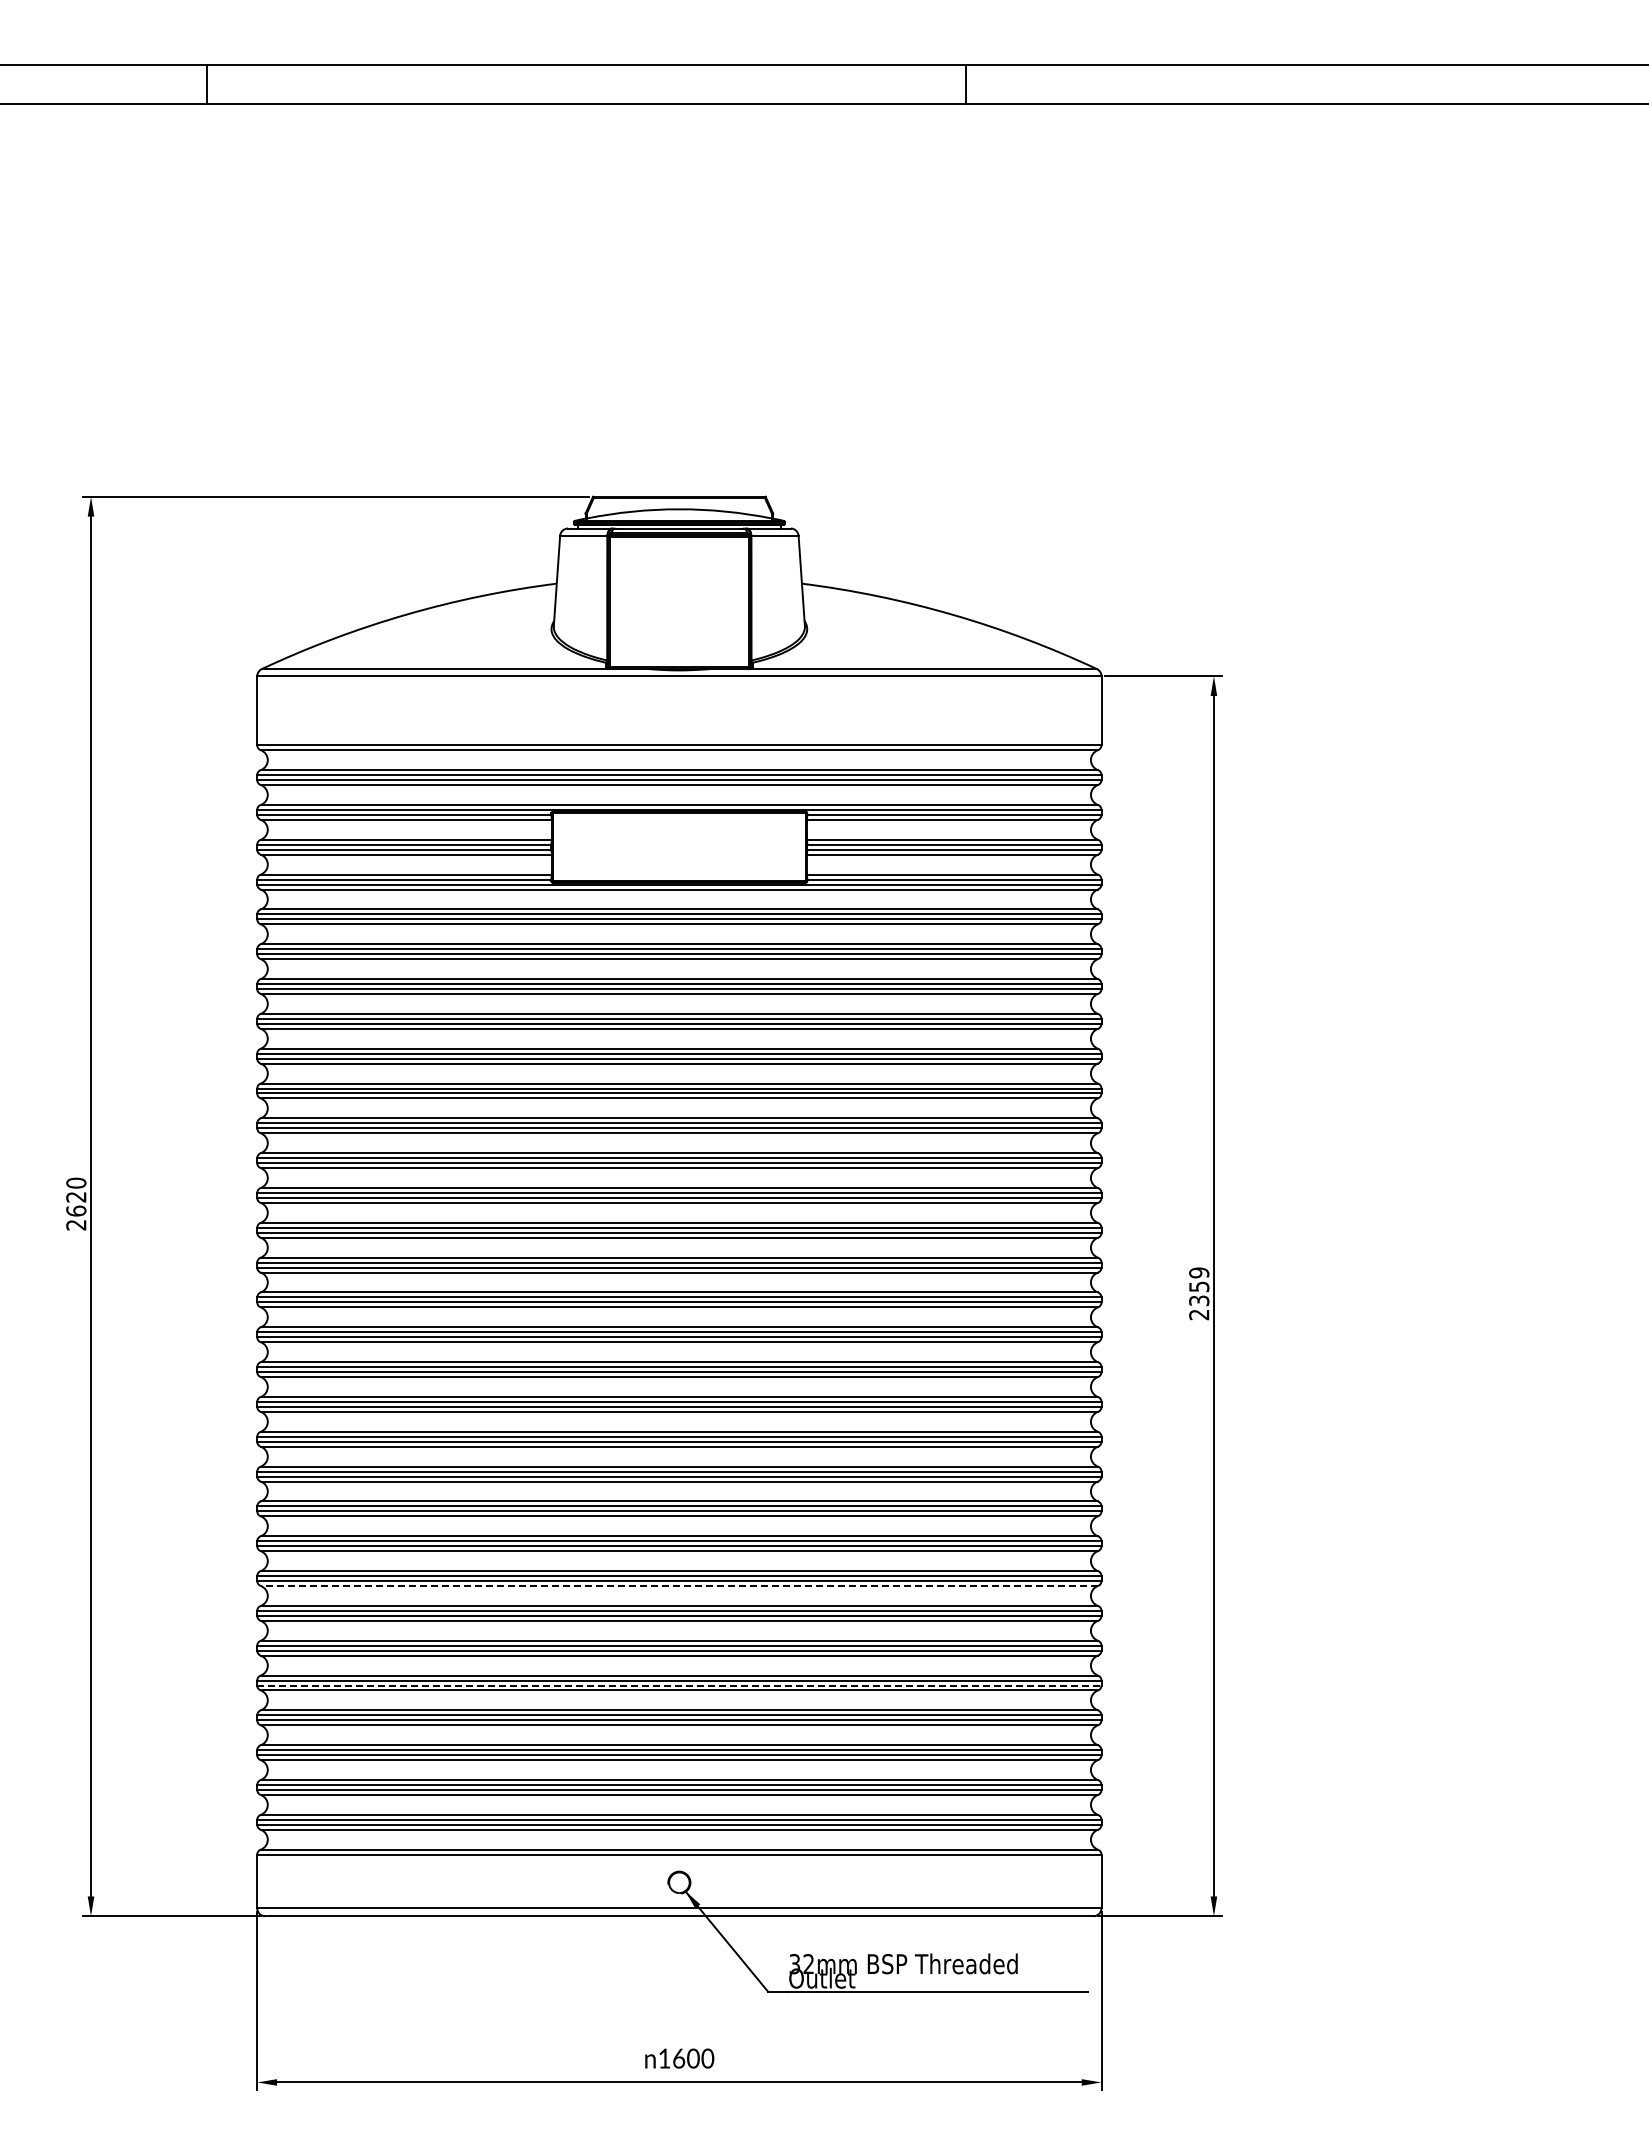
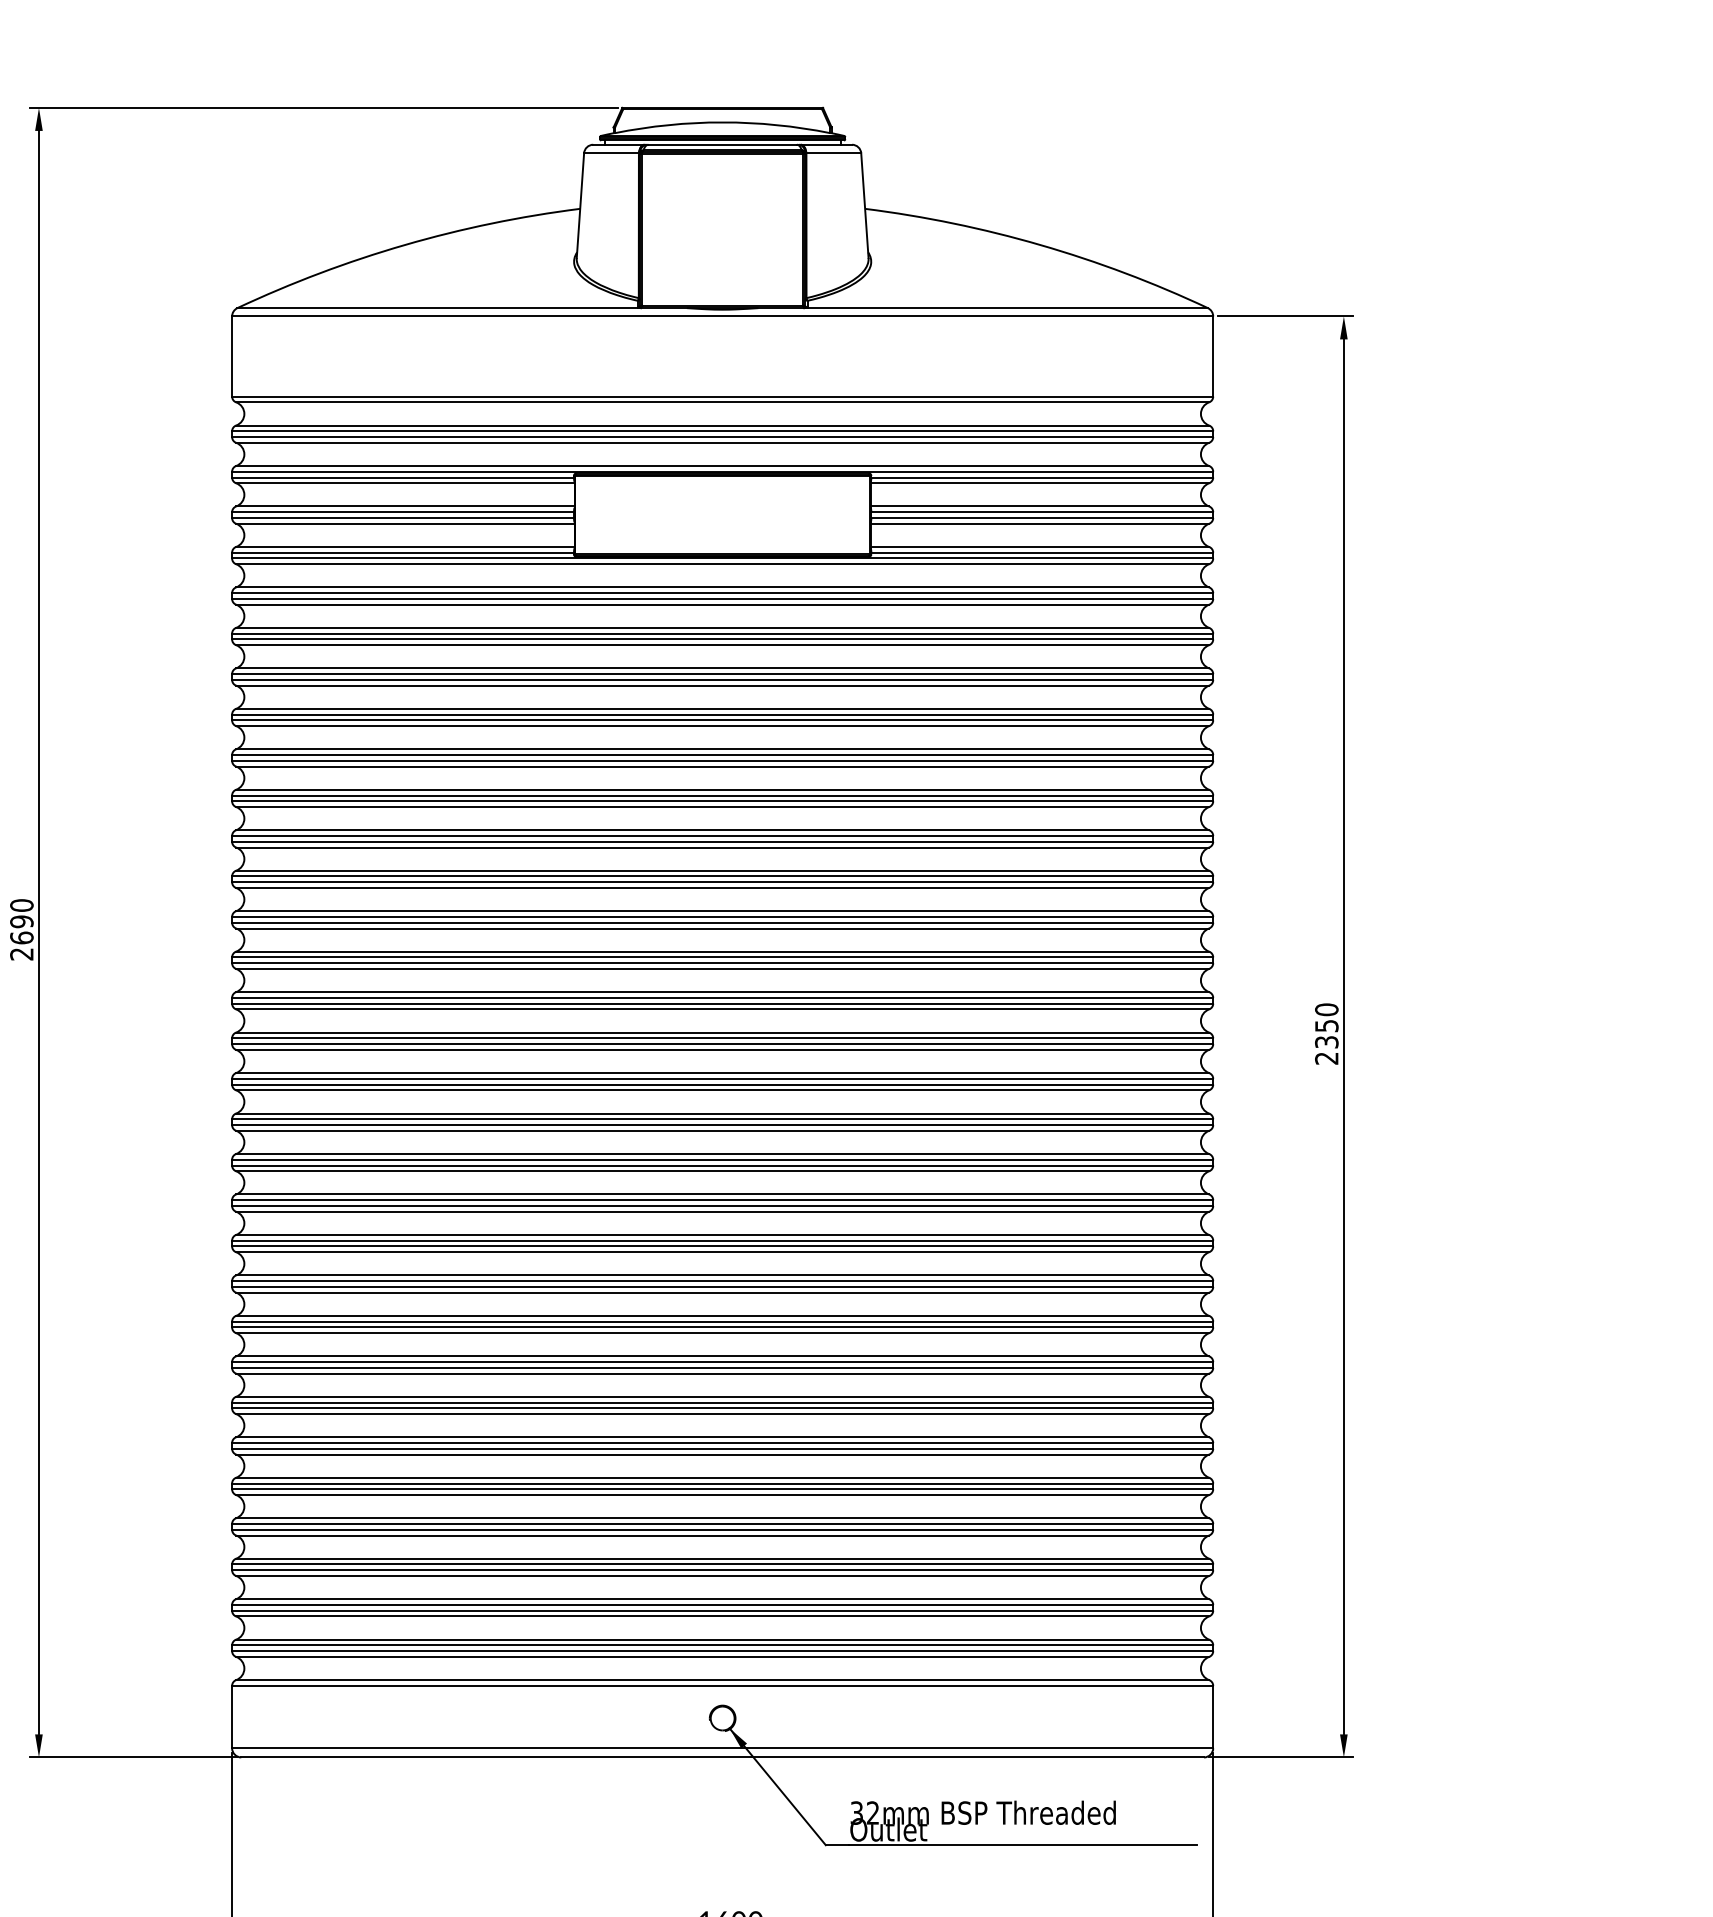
text: (76, 1196) -> (22, 921), 2620 -> 2690
text: (1199, 1272) -> (1327, 1009), 2359 -> 2350
line: (679, 1586) -> (722, 1374), dashed -> solid
line: (679, 1685) -> (722, 1489), dashed -> solid

